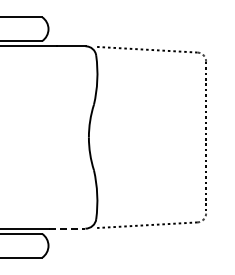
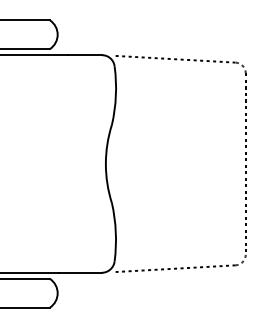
line: (67, 228) -> (80, 272), dashed -> solid

